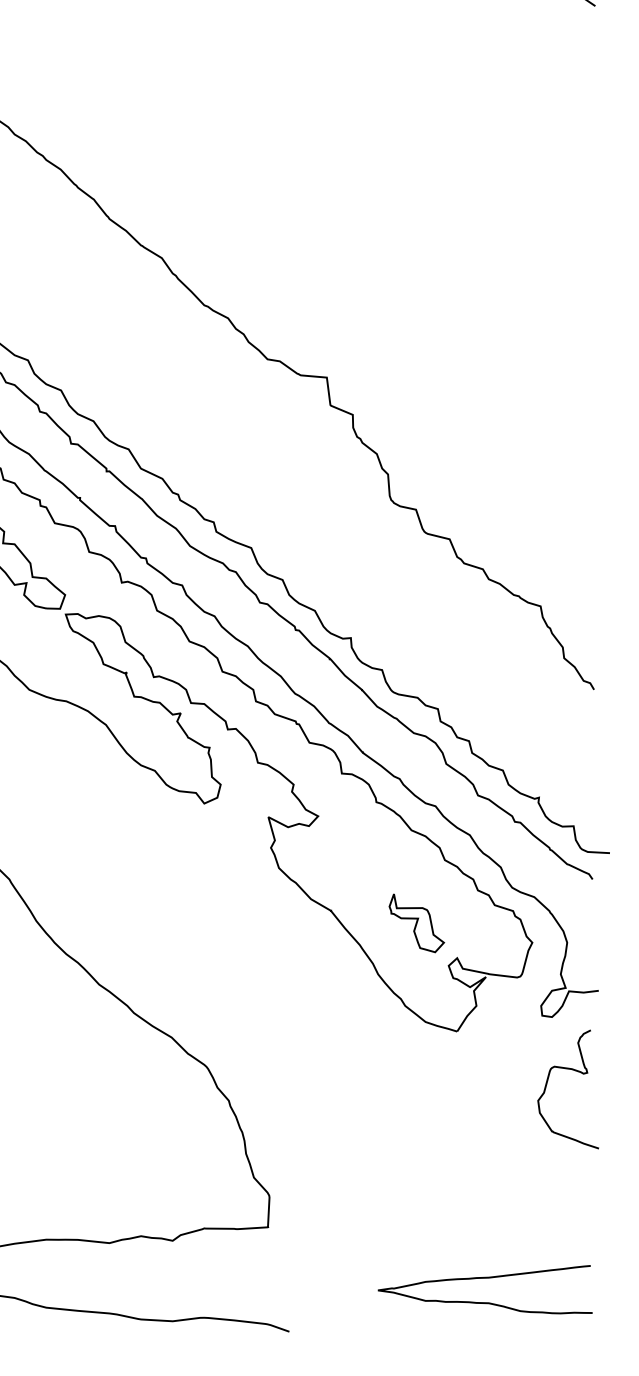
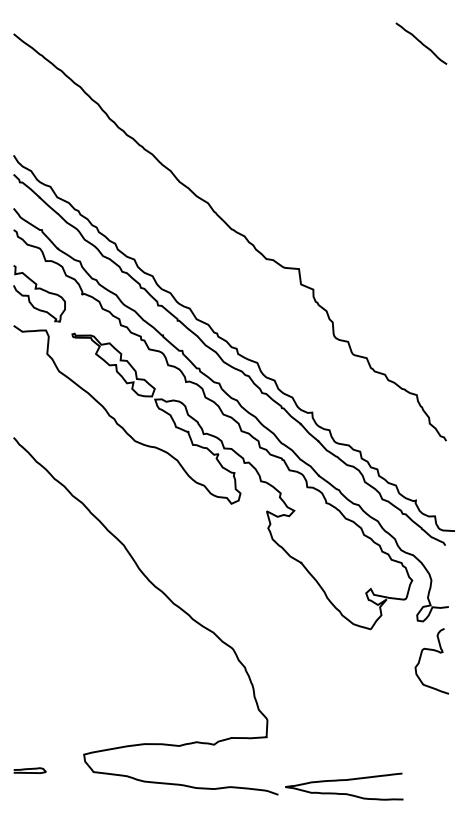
part: (416, 922) -> (348, 569), removed
curve: (481, 1280) -> (342, 781), moved

